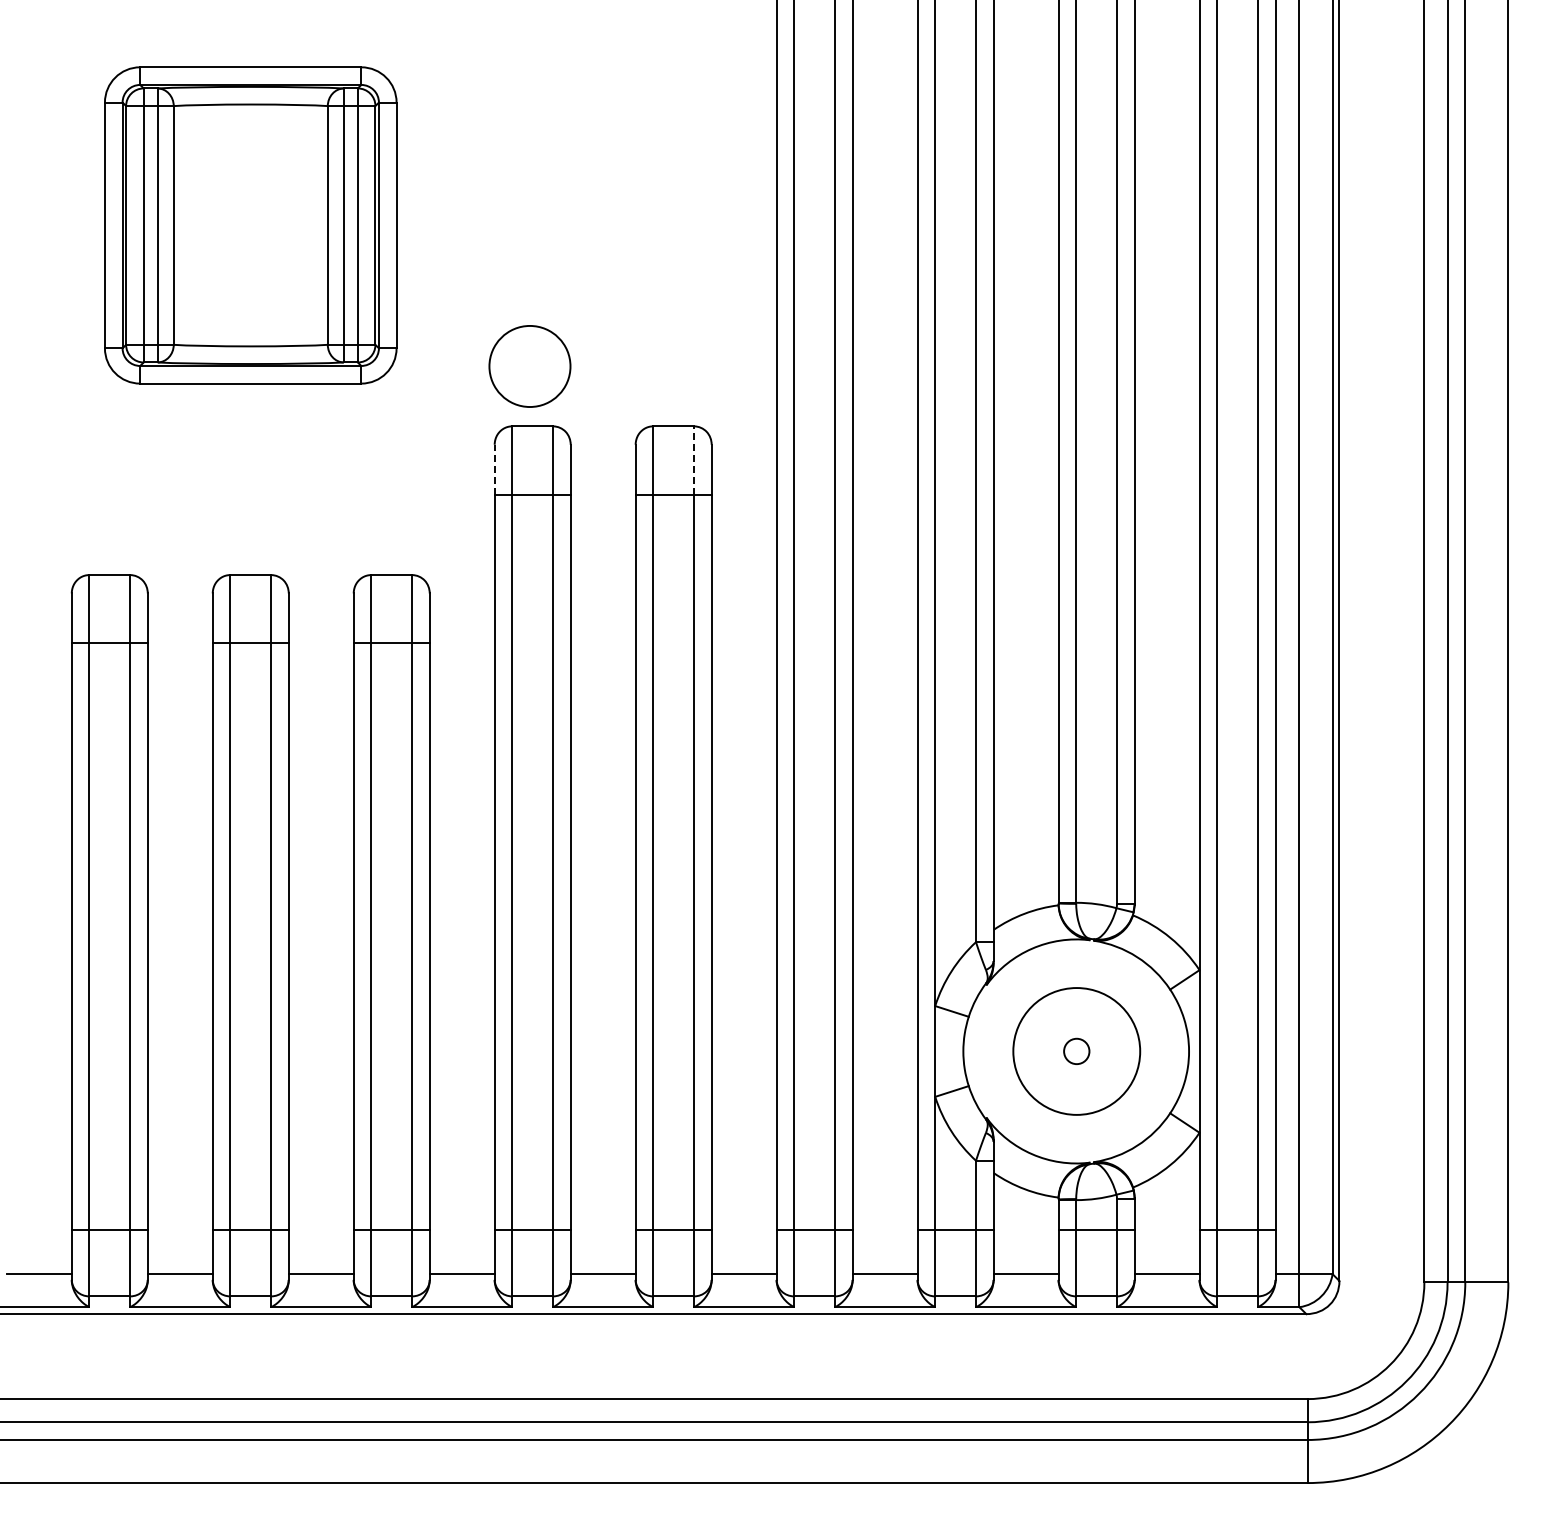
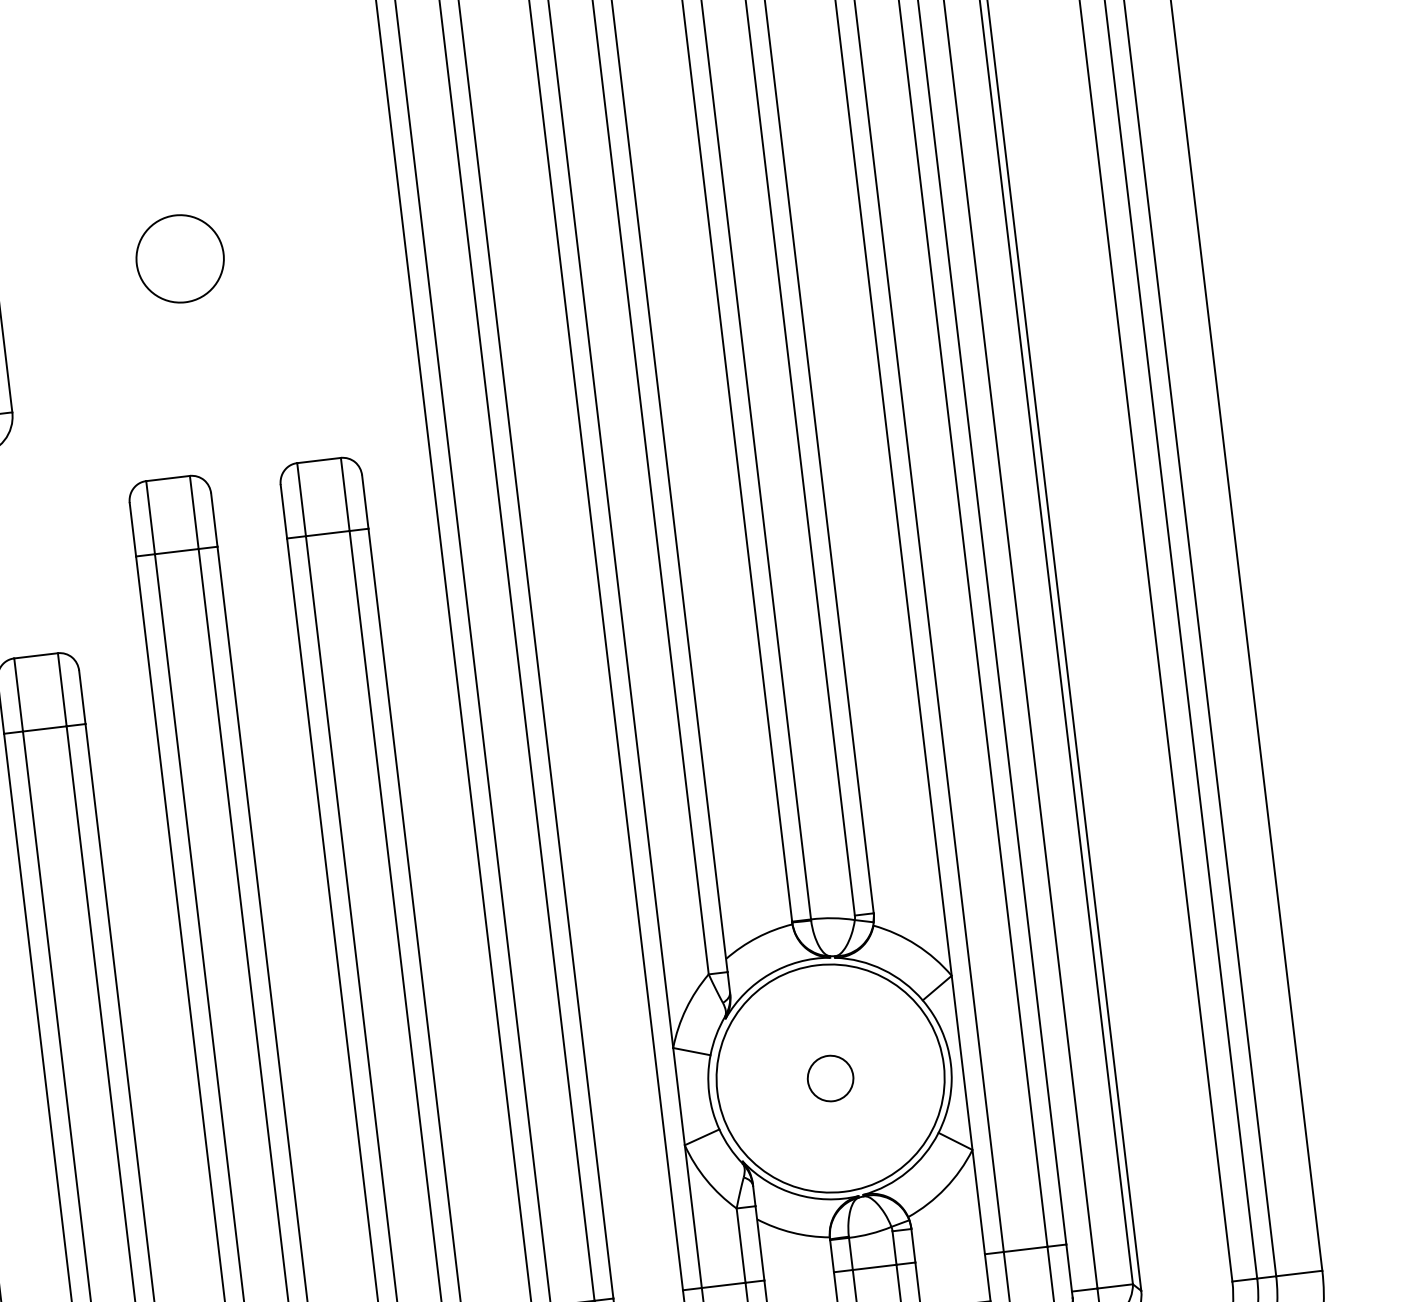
circle: (529, 366) -> (179, 258), moved
line: (694, 459) -> (345, 493), dashed -> solid
line: (494, 469) -> (132, 529), dashed -> solid
circle: (1076, 1051) -> (830, 1078), size x1.67
circle: (1076, 1051) -> (830, 1078), size x1.67

